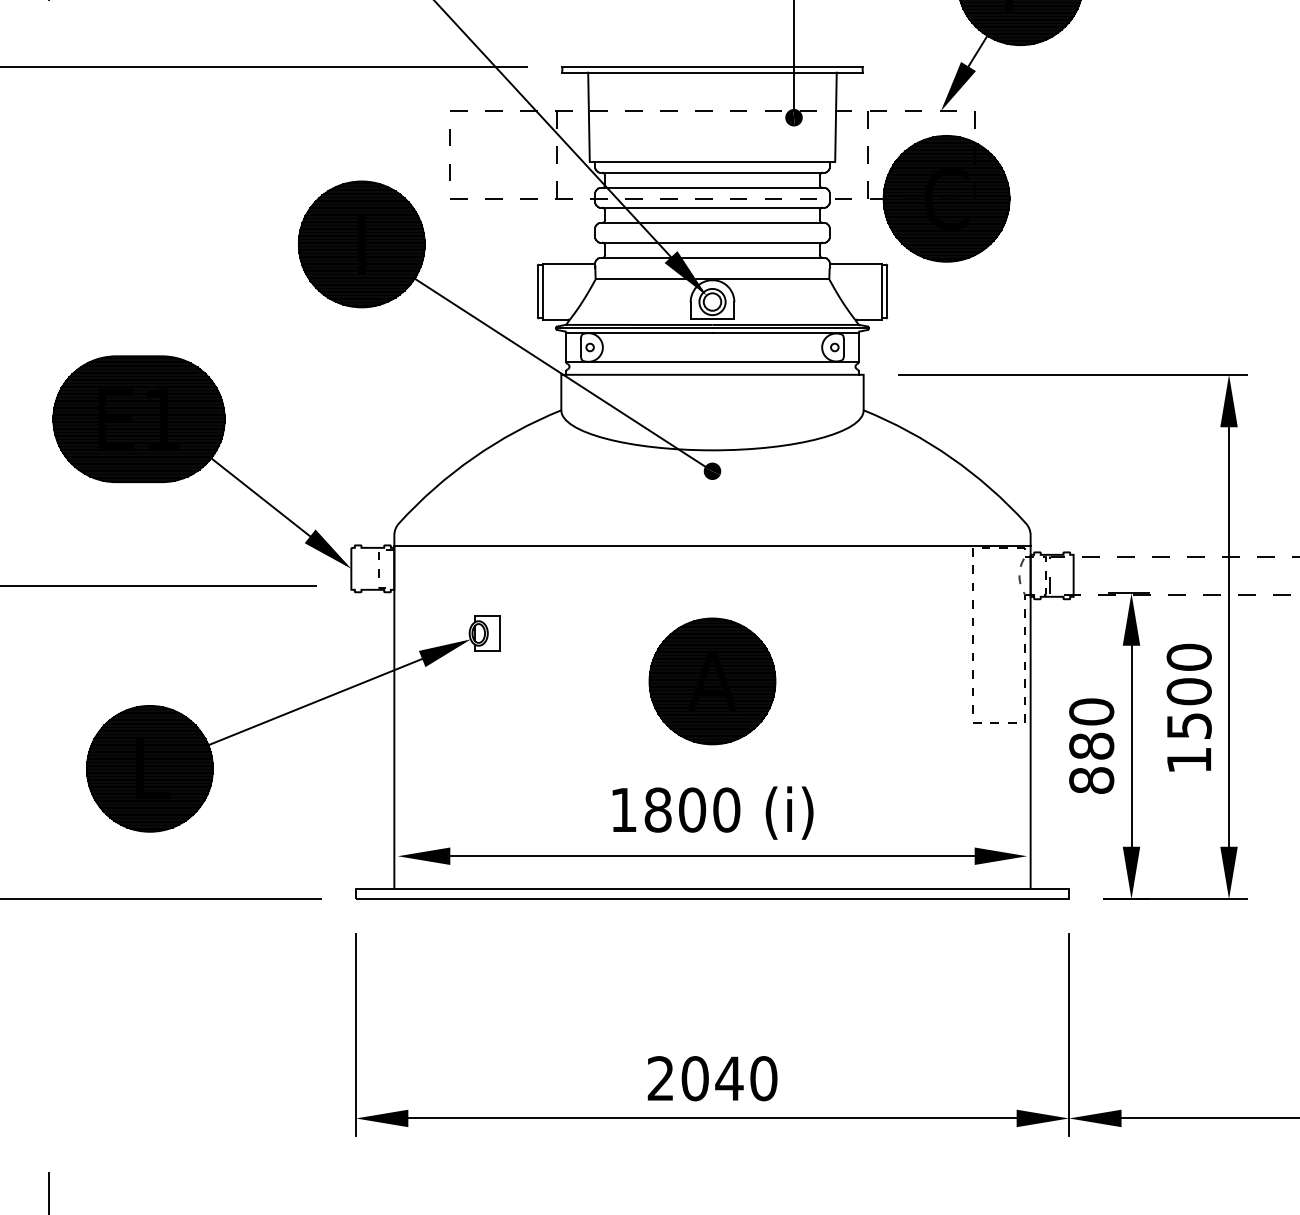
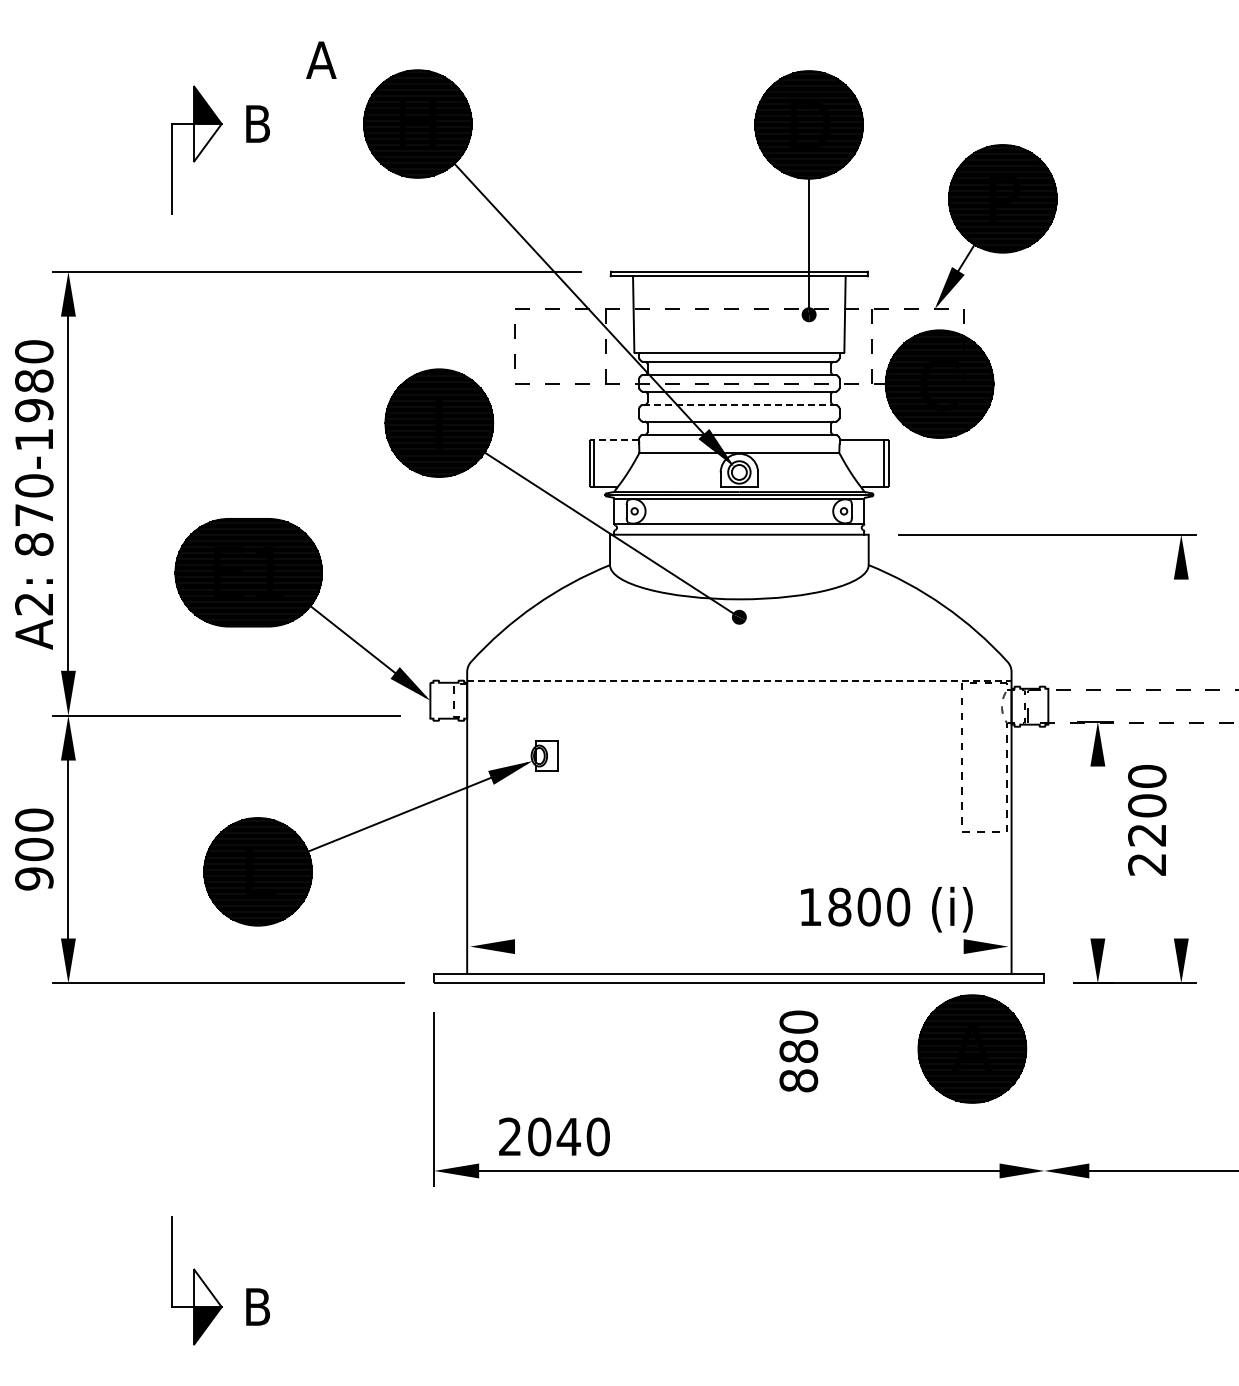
line: (712, 222) -> (739, 404), solid -> dashed
line: (568, 263) -> (616, 439), solid -> dashed
line: (712, 546) -> (739, 681), solid -> dashed
line: (1229, 636) -> (1181, 758), removed
part: (712, 680) -> (972, 1048), moved
text: (1189, 742) -> (1147, 849), 1500 -> 2200
text: (1091, 746) -> (798, 1051), moved
line: (1131, 746) -> (1097, 852), removed
text: (712, 812) -> (886, 909), moved
line: (712, 856) -> (739, 946), removed
line: (1069, 1034) -> (1044, 1099), removed
text: (712, 1078) -> (554, 1136), moved

